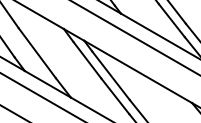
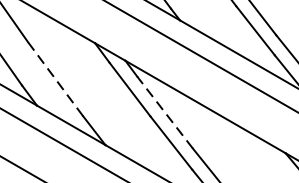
line: (36, 52) -> (54, 78), solid -> dashed
line: (111, 75) -> (165, 112), solid -> dashed

